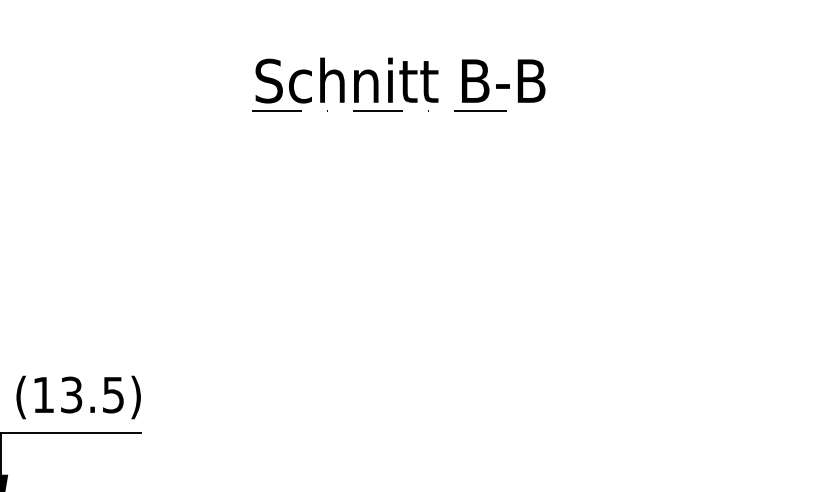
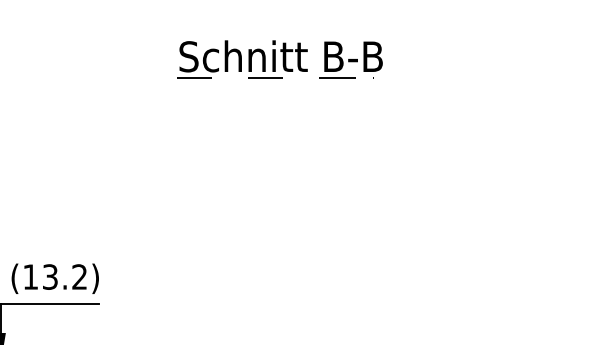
text: (113, 394) -> (79, 276), (13.5) -> (13.2)

